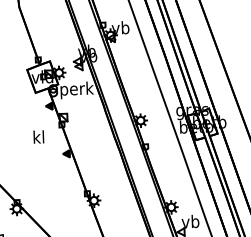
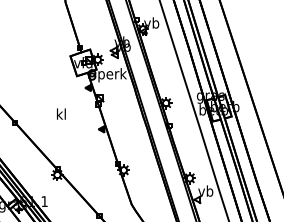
text: (38, 136) -> (61, 113), moved

